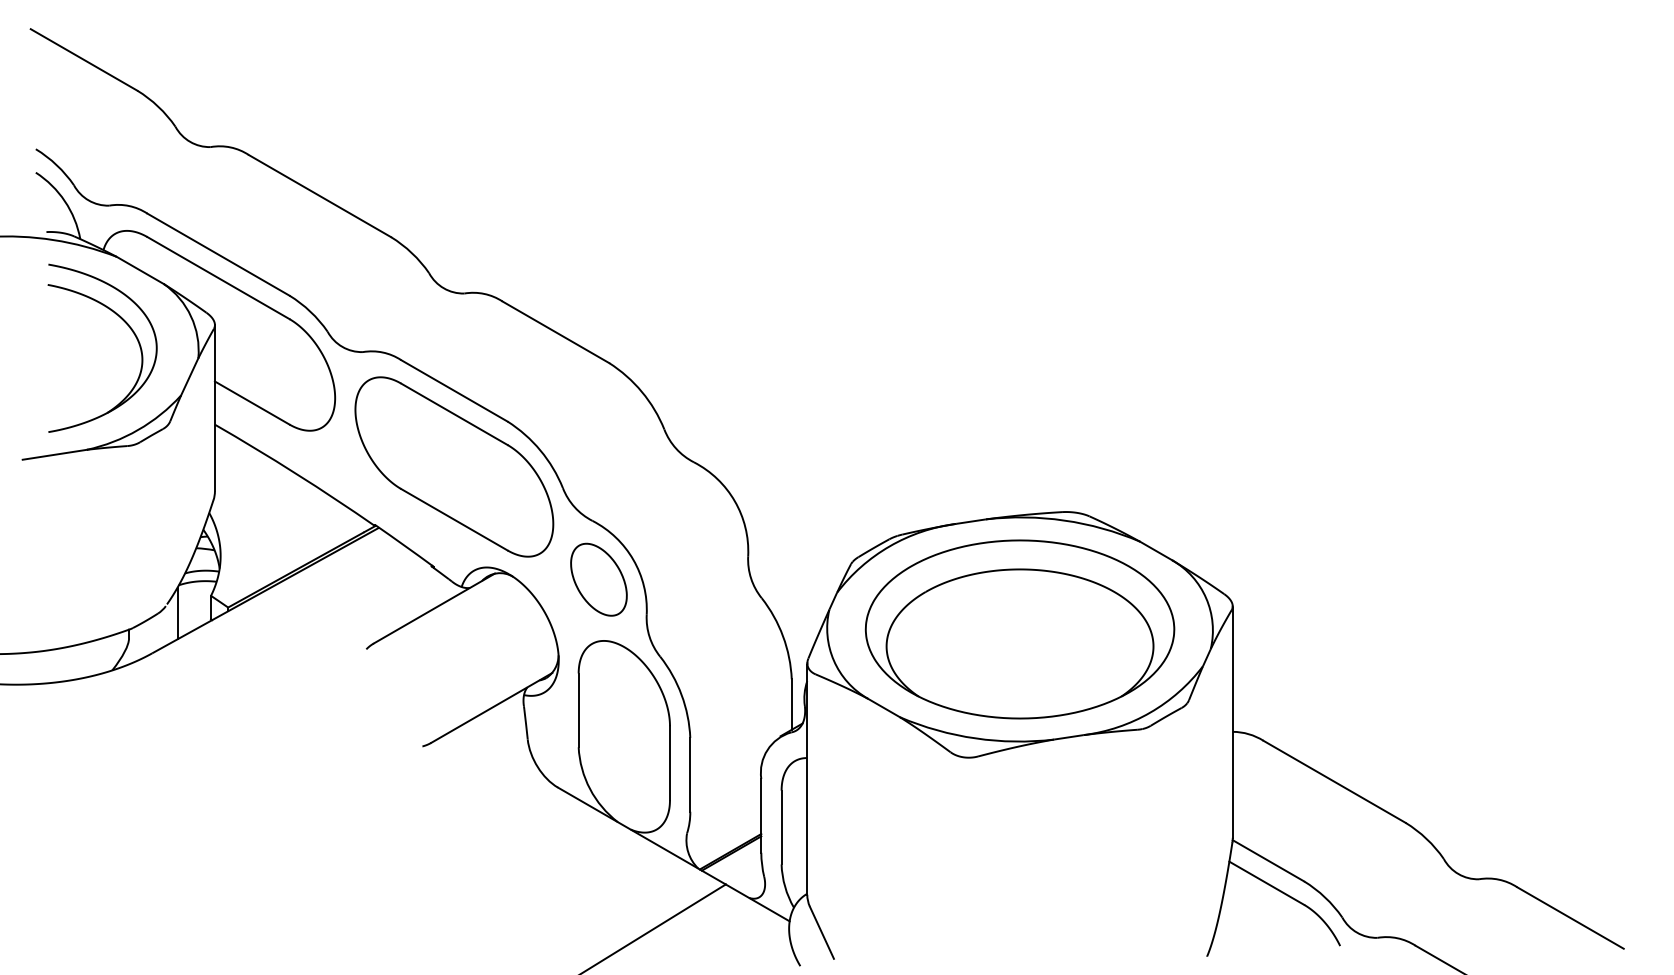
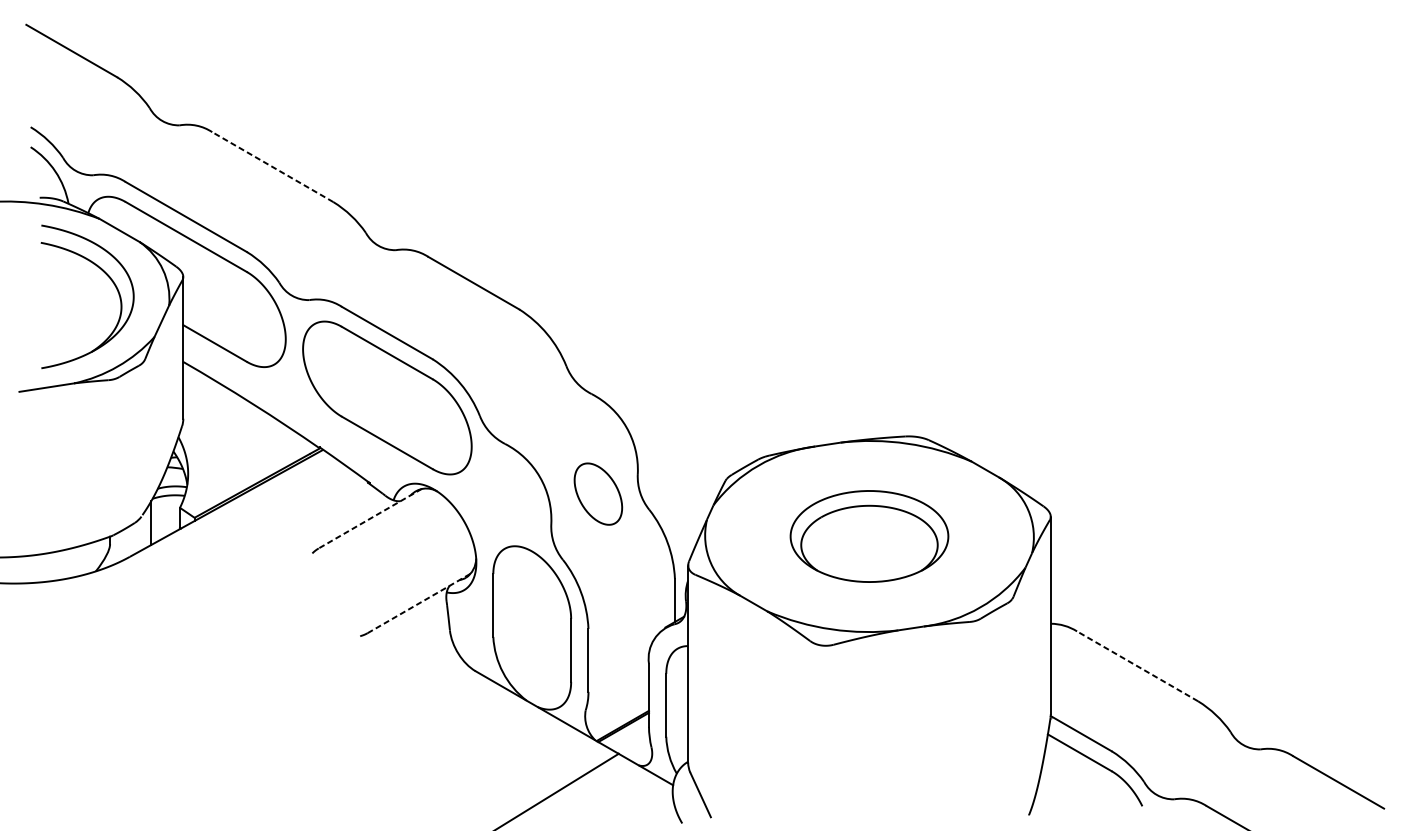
line: (319, 195) -> (272, 166), solid -> dashed
part: (598, 579) -> (598, 493), moved
line: (434, 608) -> (370, 518), solid -> dashed
part: (1019, 629) -> (869, 536), size x0.6
line: (491, 707) -> (419, 603), solid -> dashed
line: (1334, 781) -> (1137, 666), solid -> dashed

